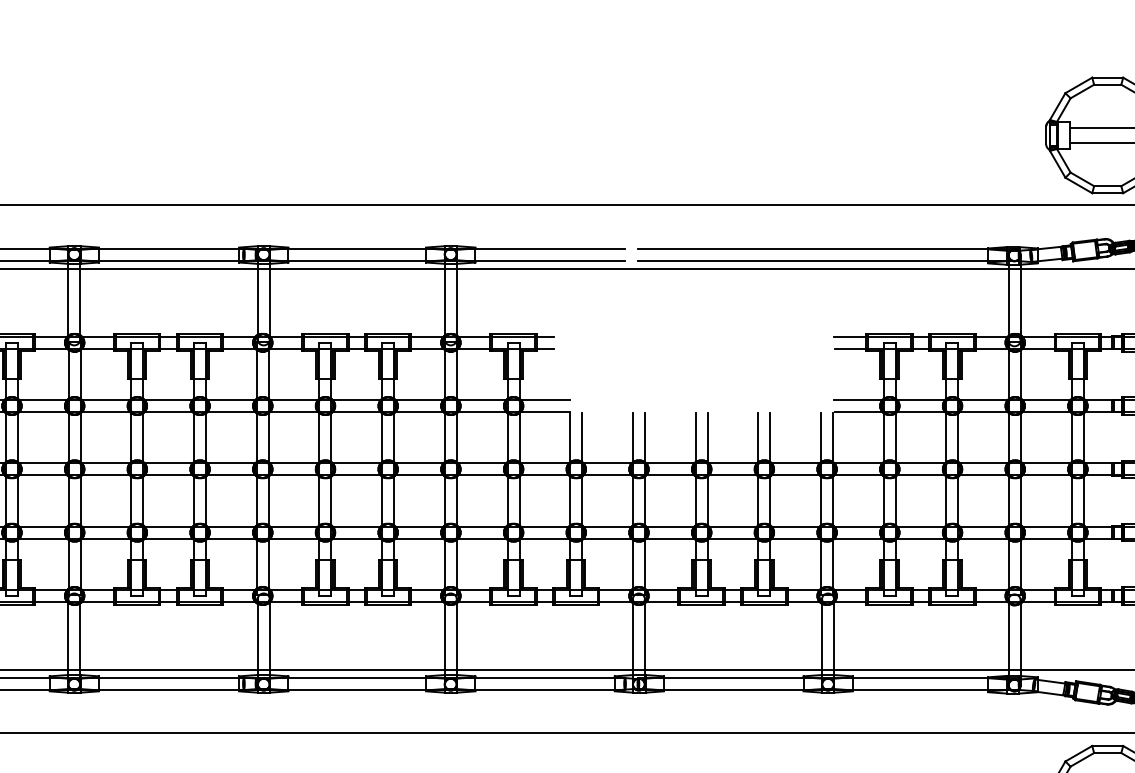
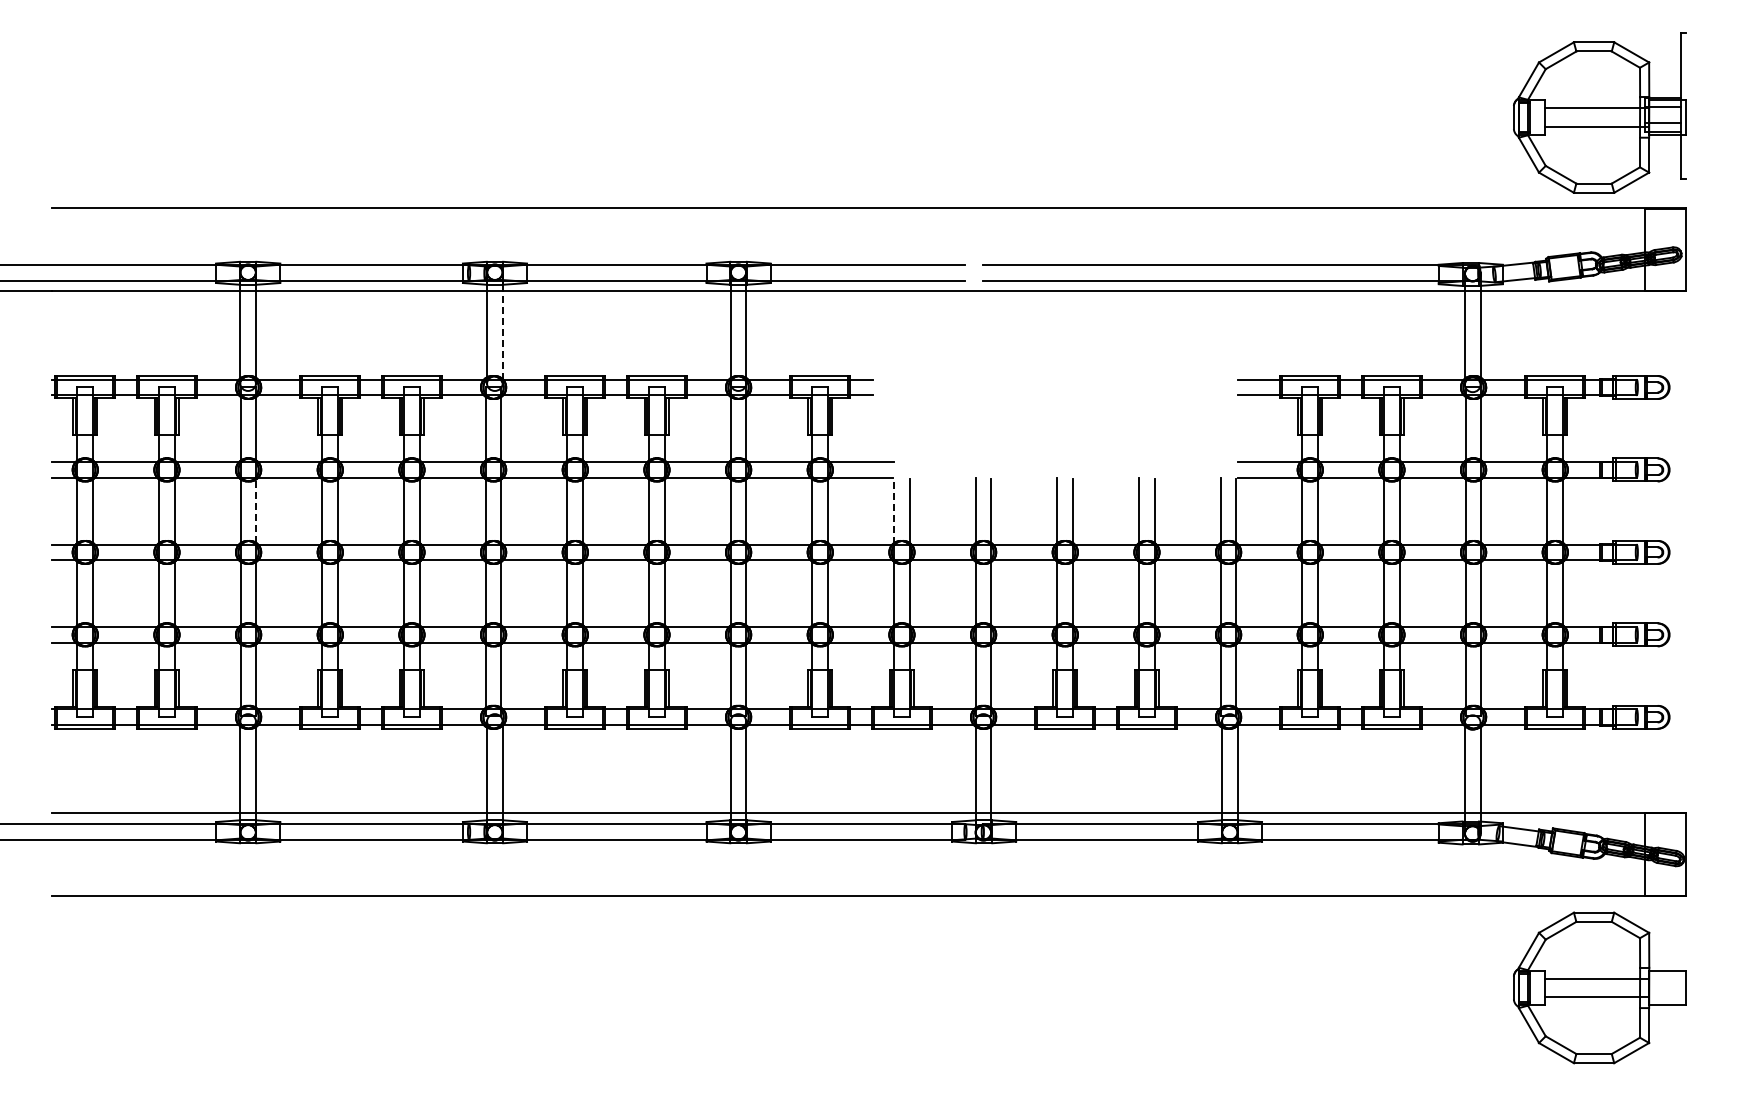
line: (269, 302) -> (502, 335), solid -> dashed
line: (80, 437) -> (256, 511), solid -> dashed
line: (570, 437) -> (894, 511), solid -> dashed

